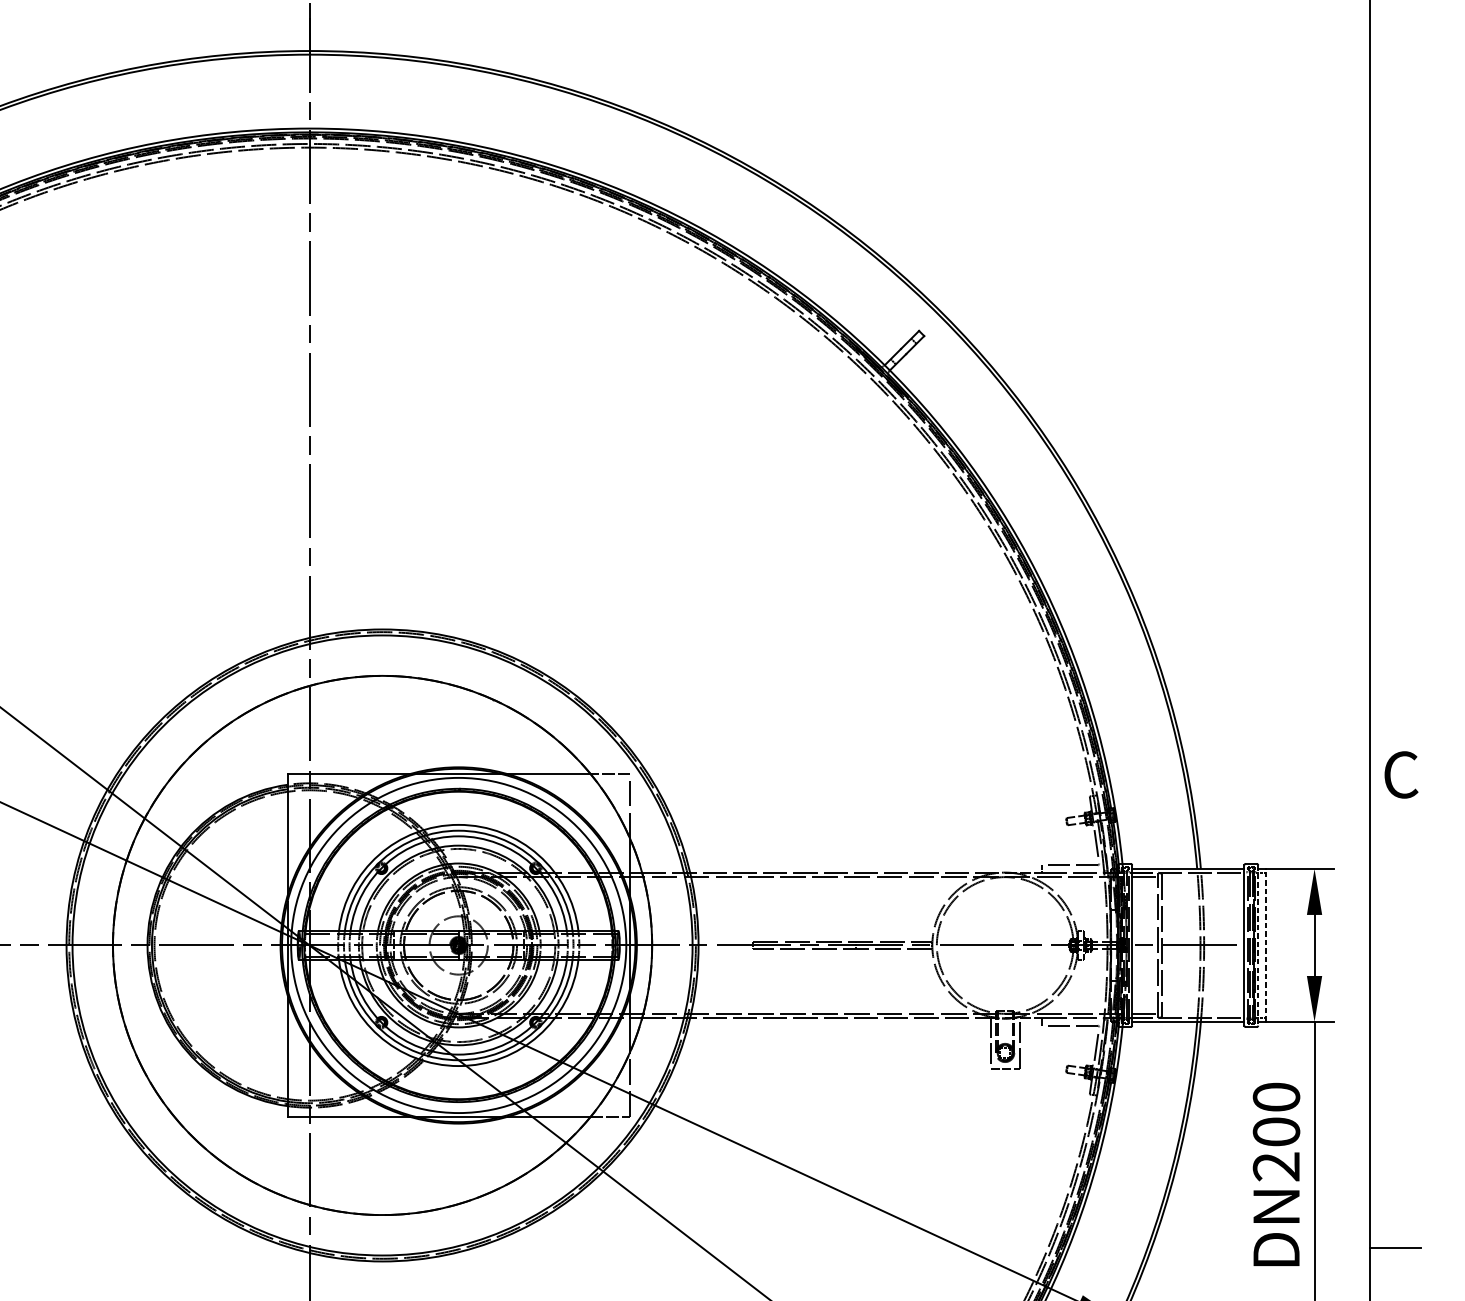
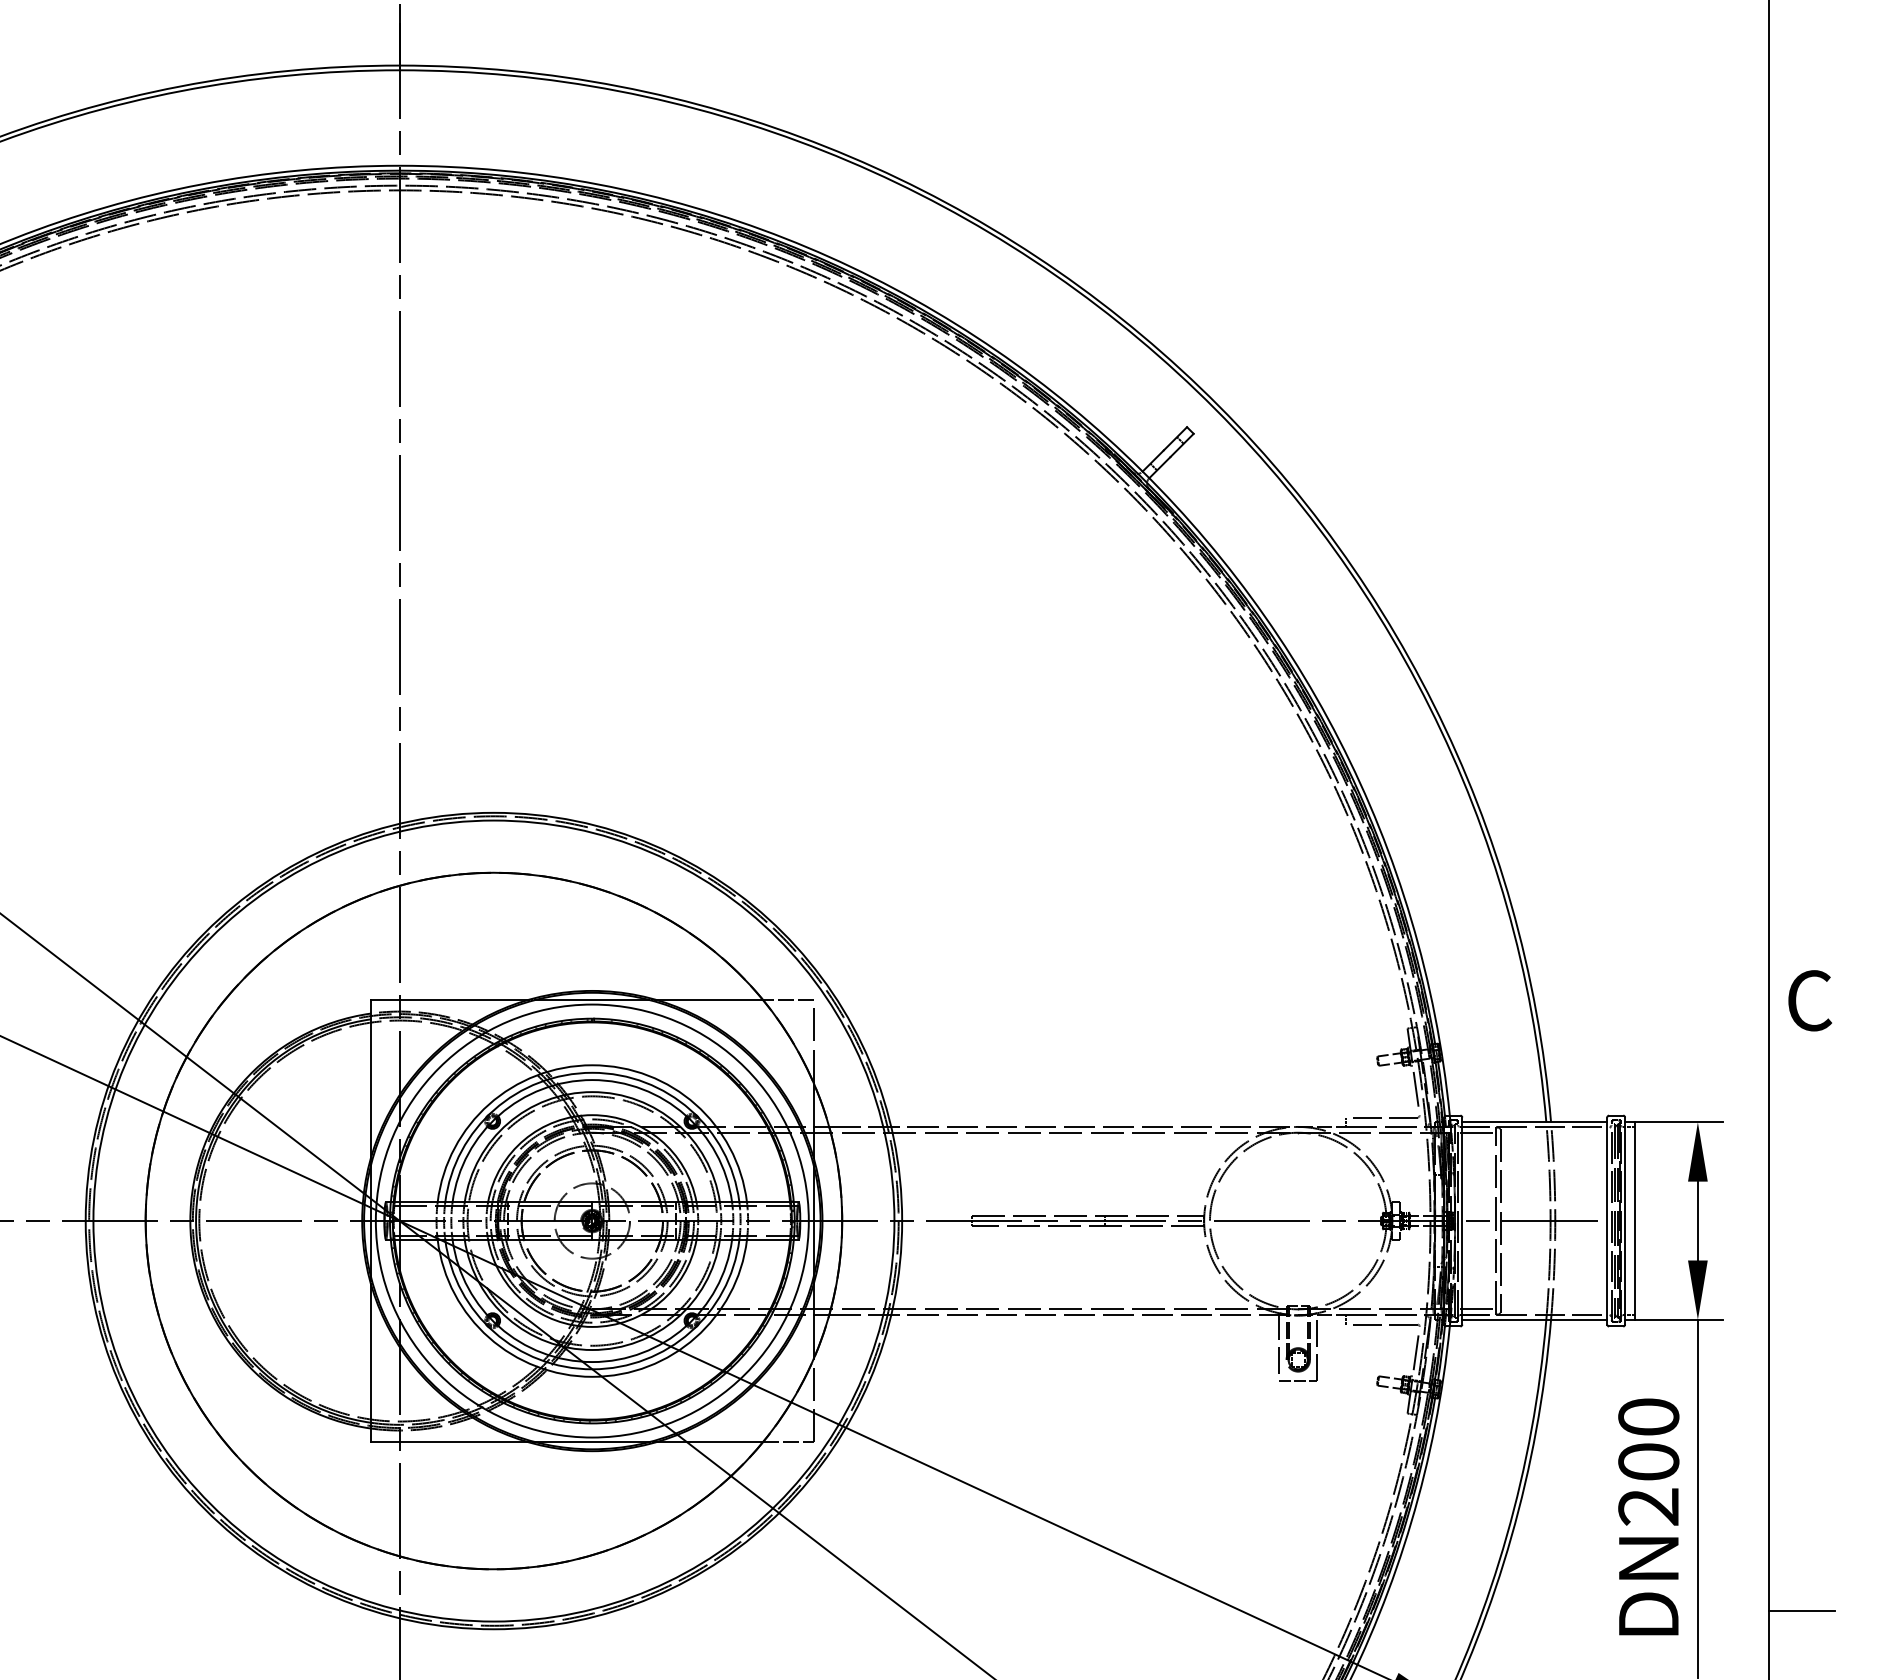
line: (1258, 945) -> (1625, 1221), dashed -> solid
line: (1265, 945) -> (1634, 1221), dashed -> solid

